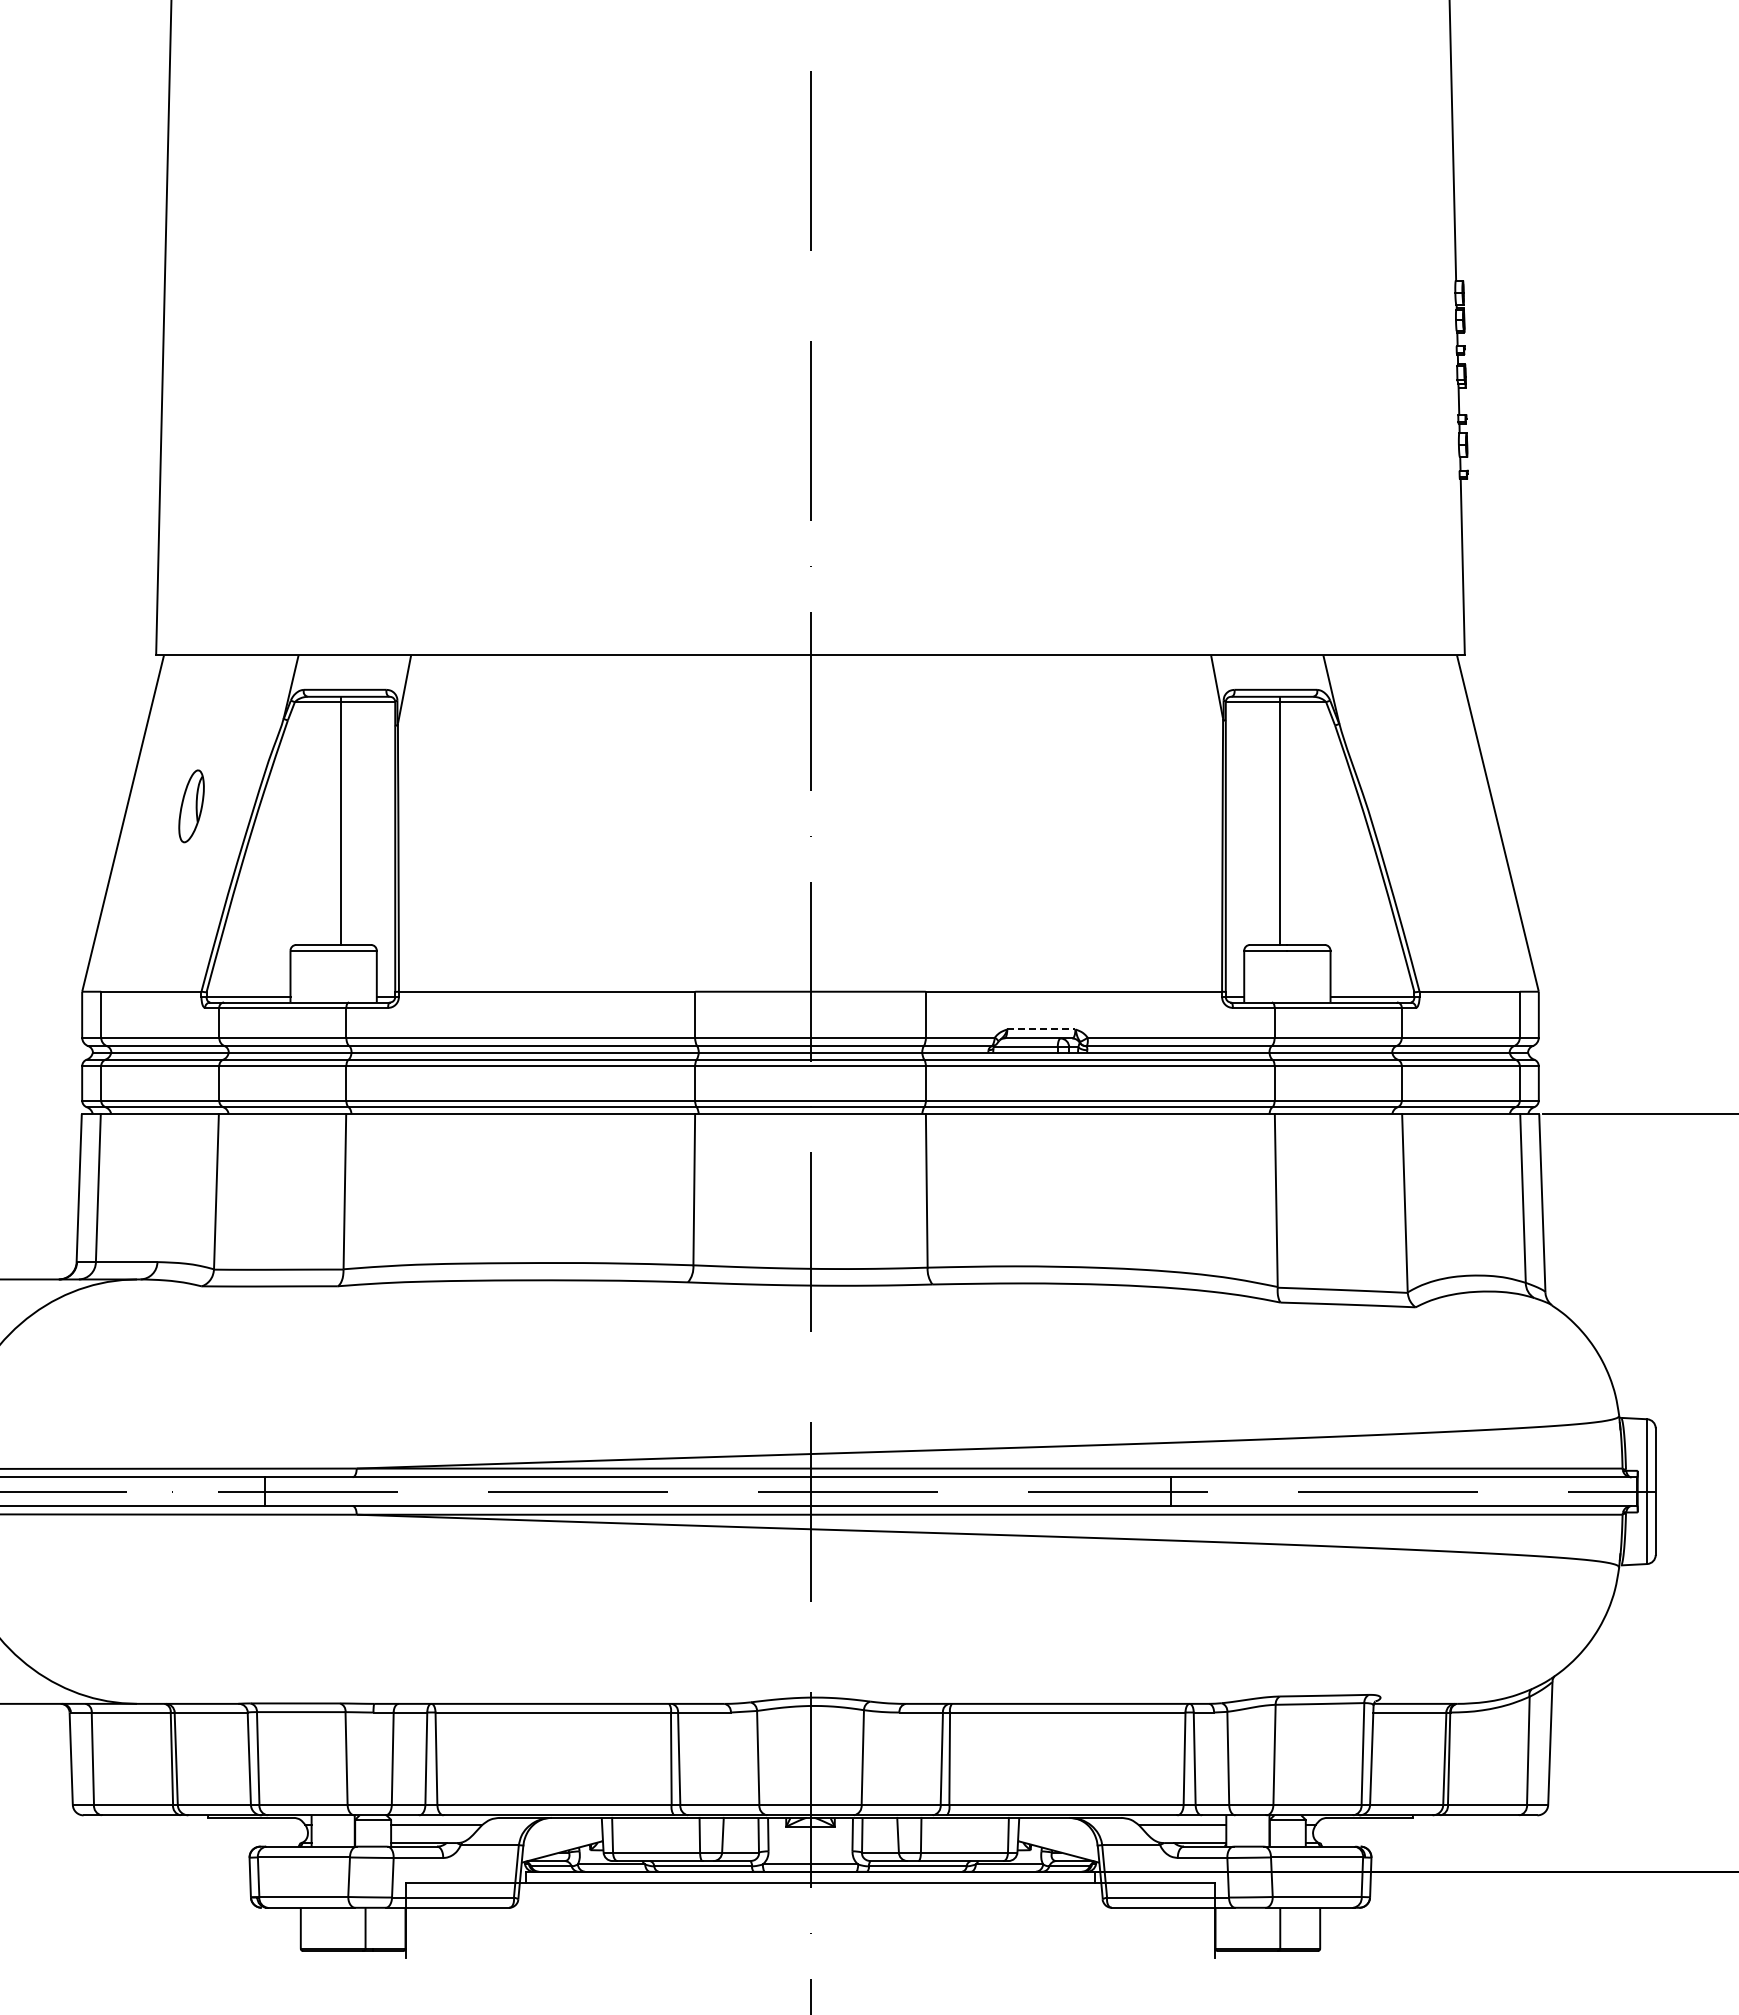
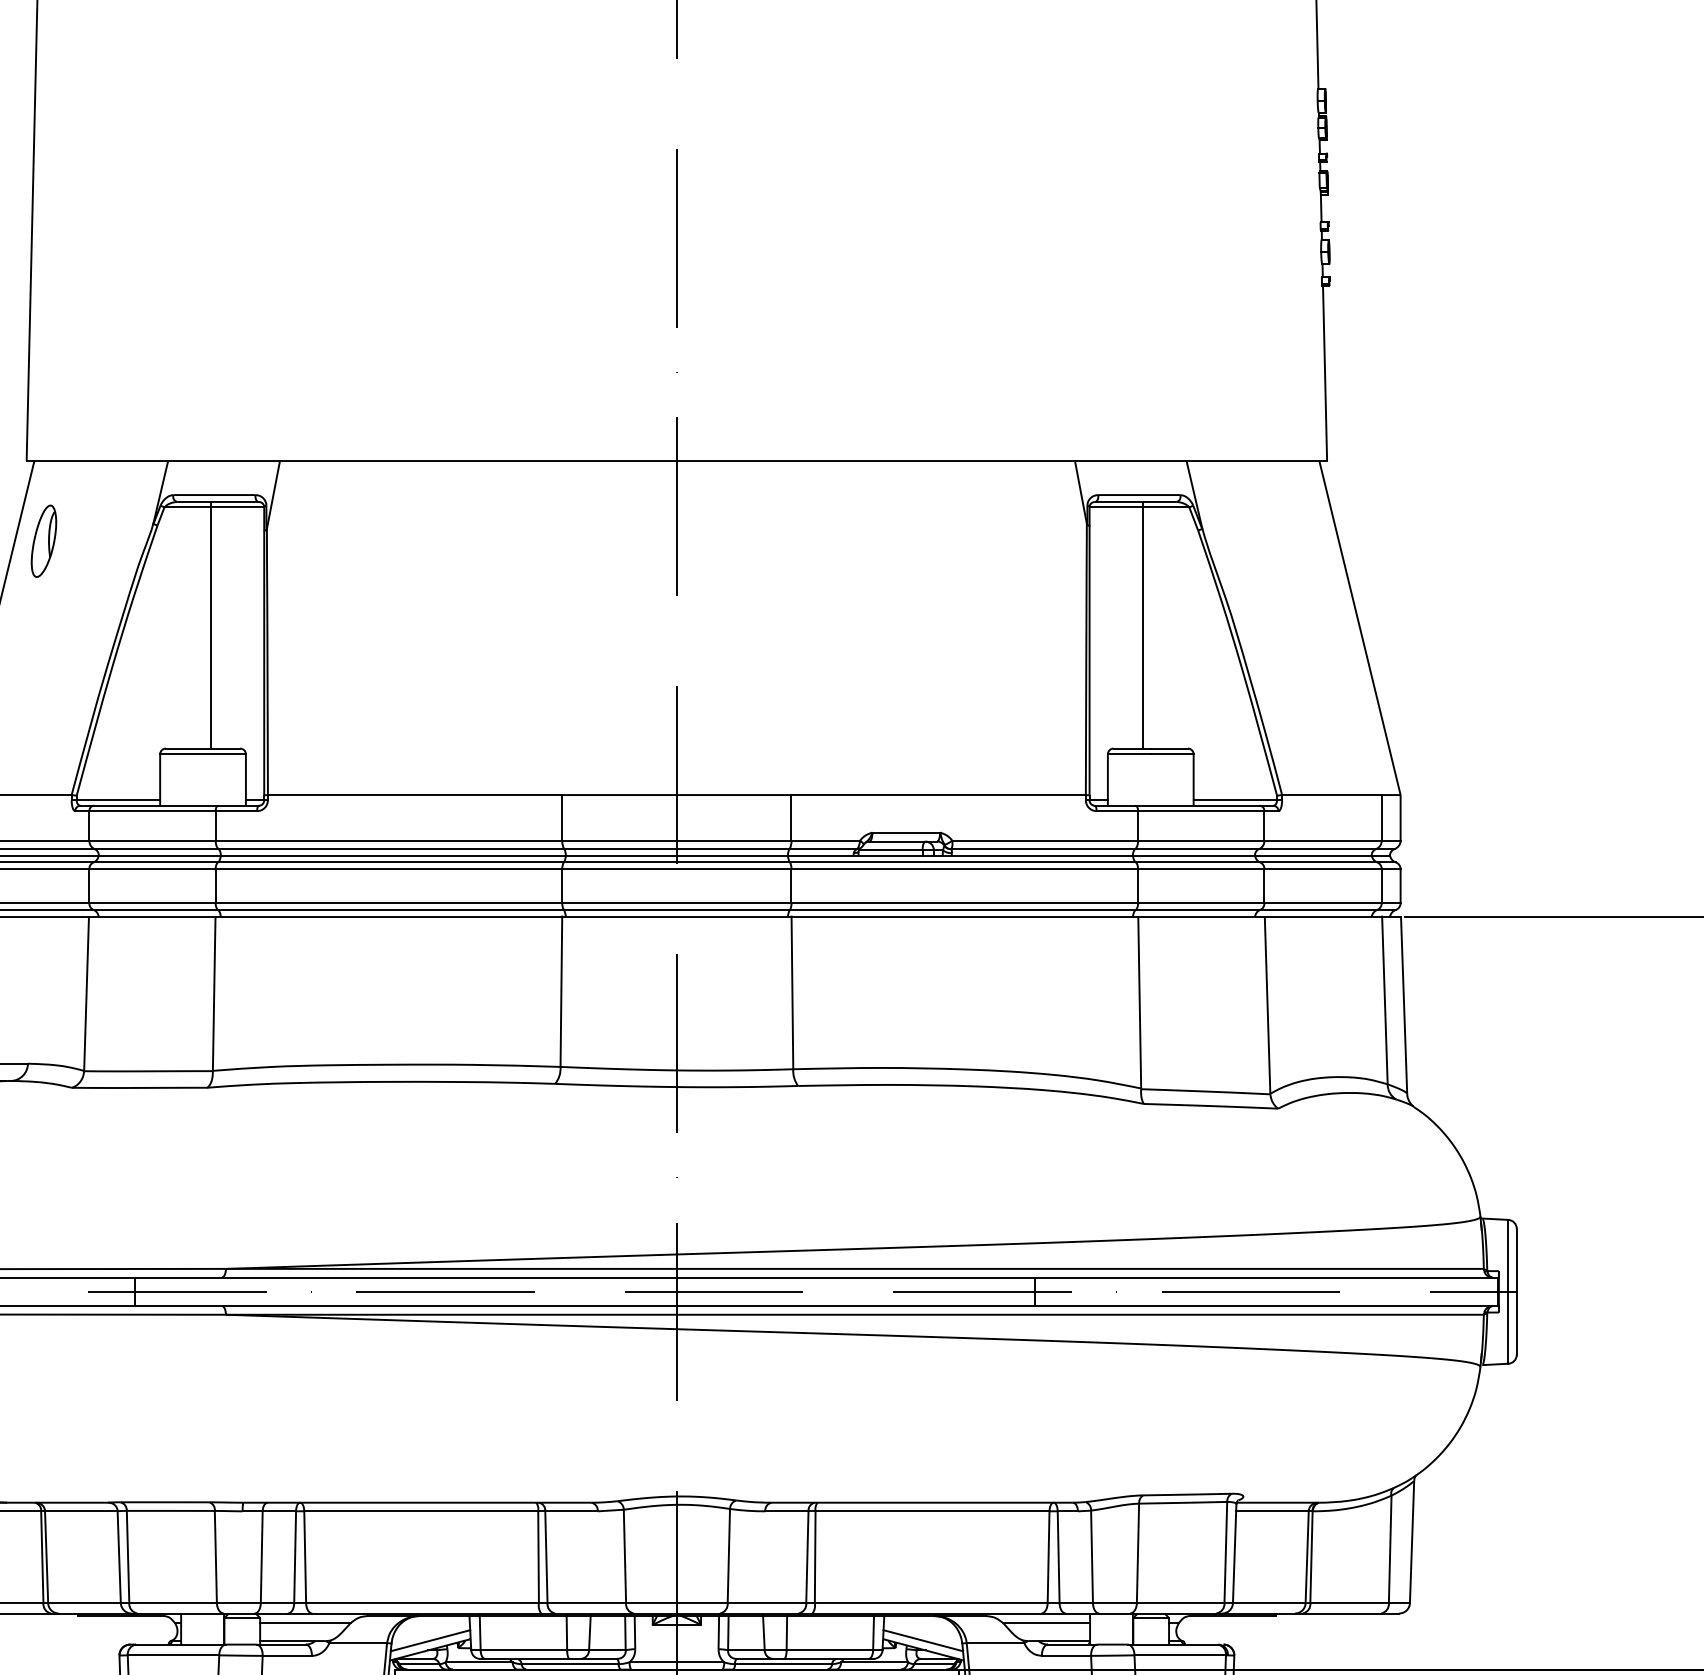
part: (191, 806) -> (43, 541), moved
line: (1041, 1029) -> (906, 832), dashed -> solid
line: (562, 1842) -> (430, 1640), added
line: (1058, 1842) -> (923, 1640), added

